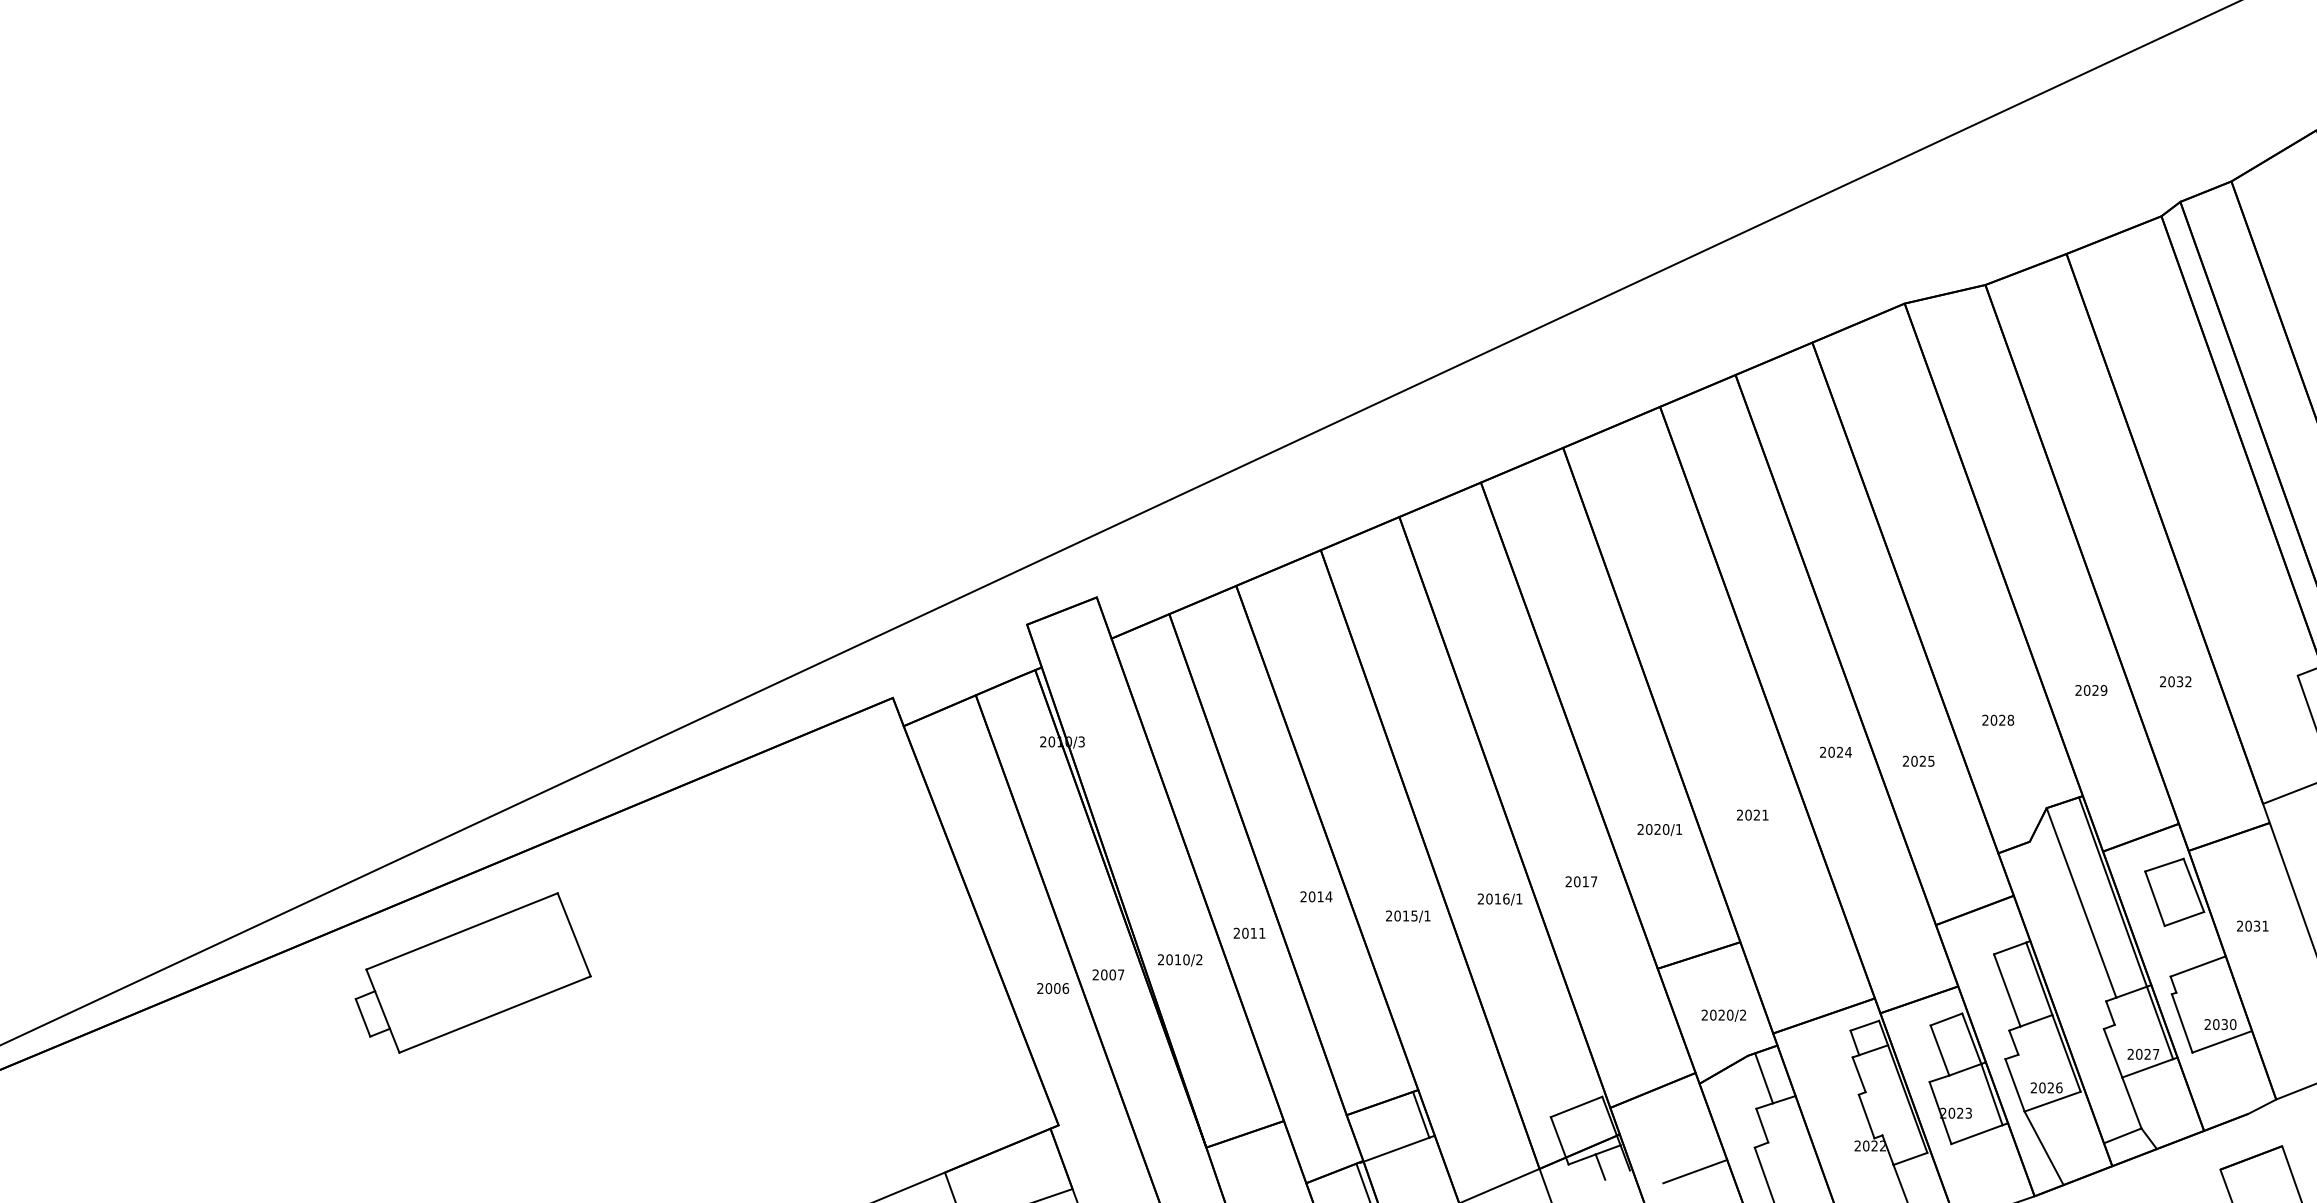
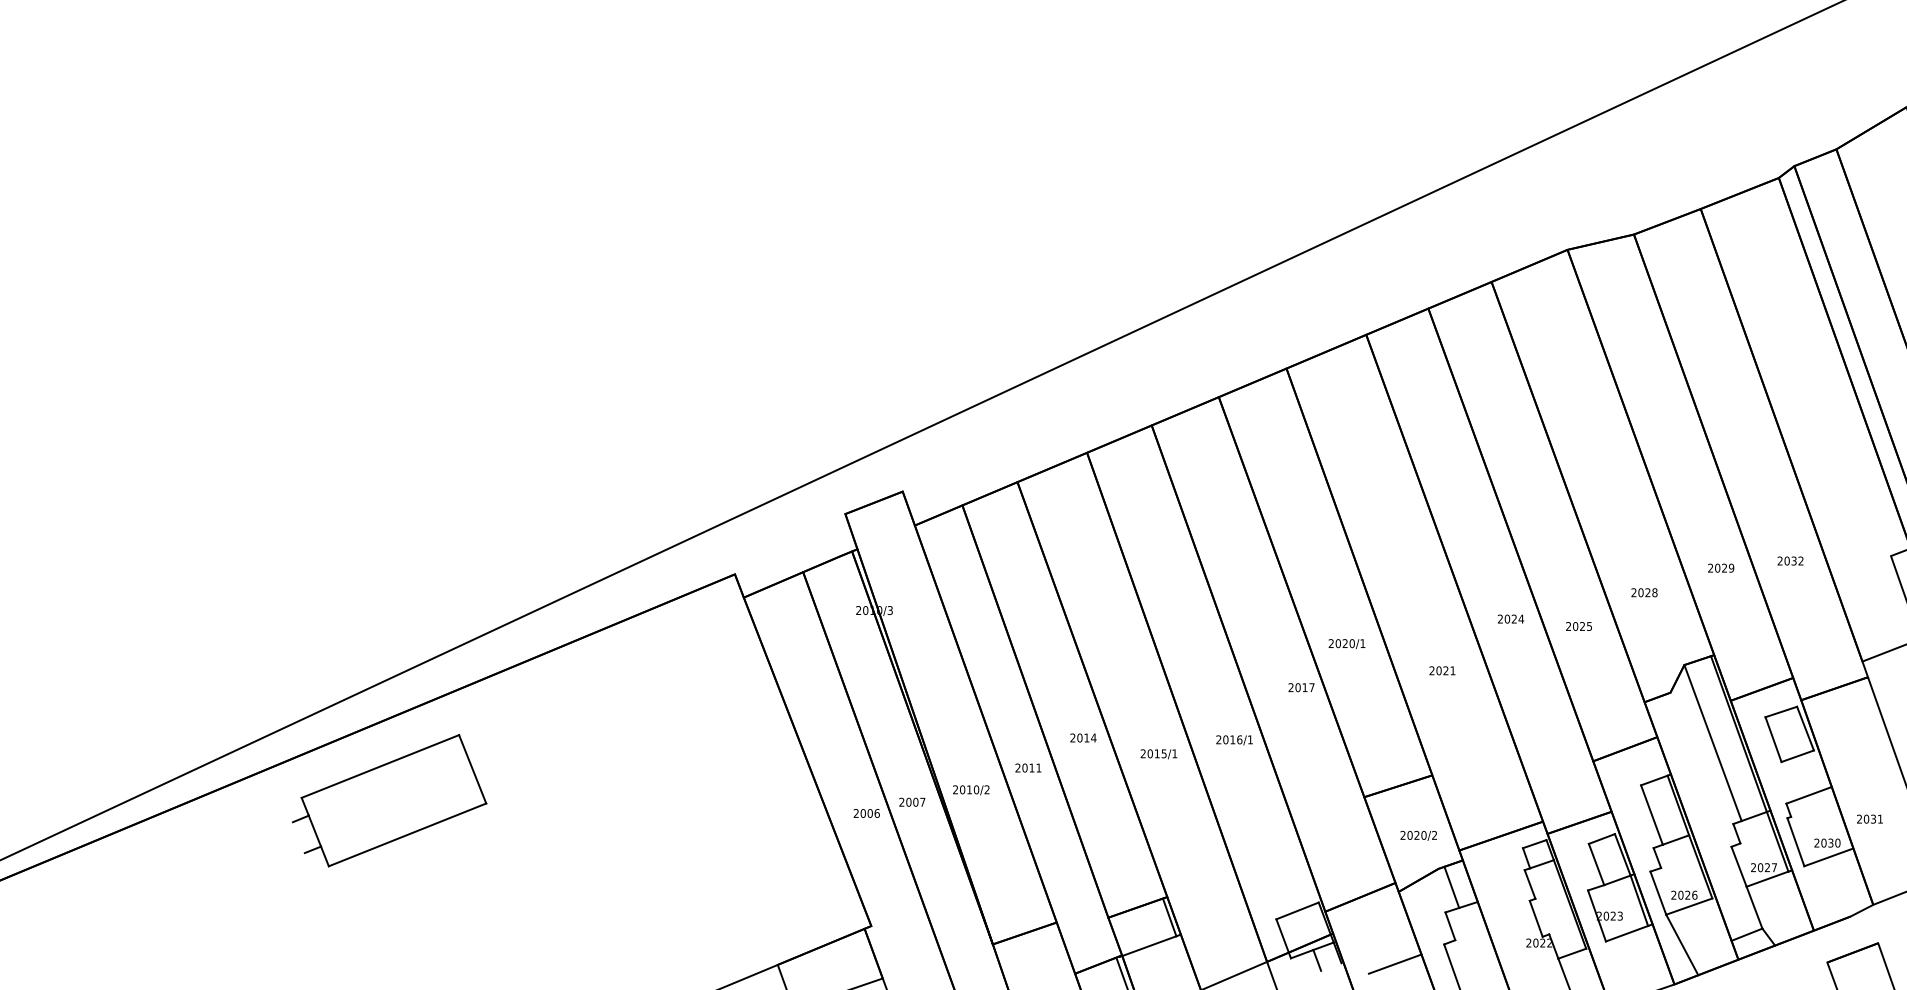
text: (1659, 830) -> (1346, 644), moved
text: (1581, 881) -> (1301, 687), moved
text: (2252, 925) -> (1869, 818), moved
line: (362, 1017) -> (298, 837), removed

